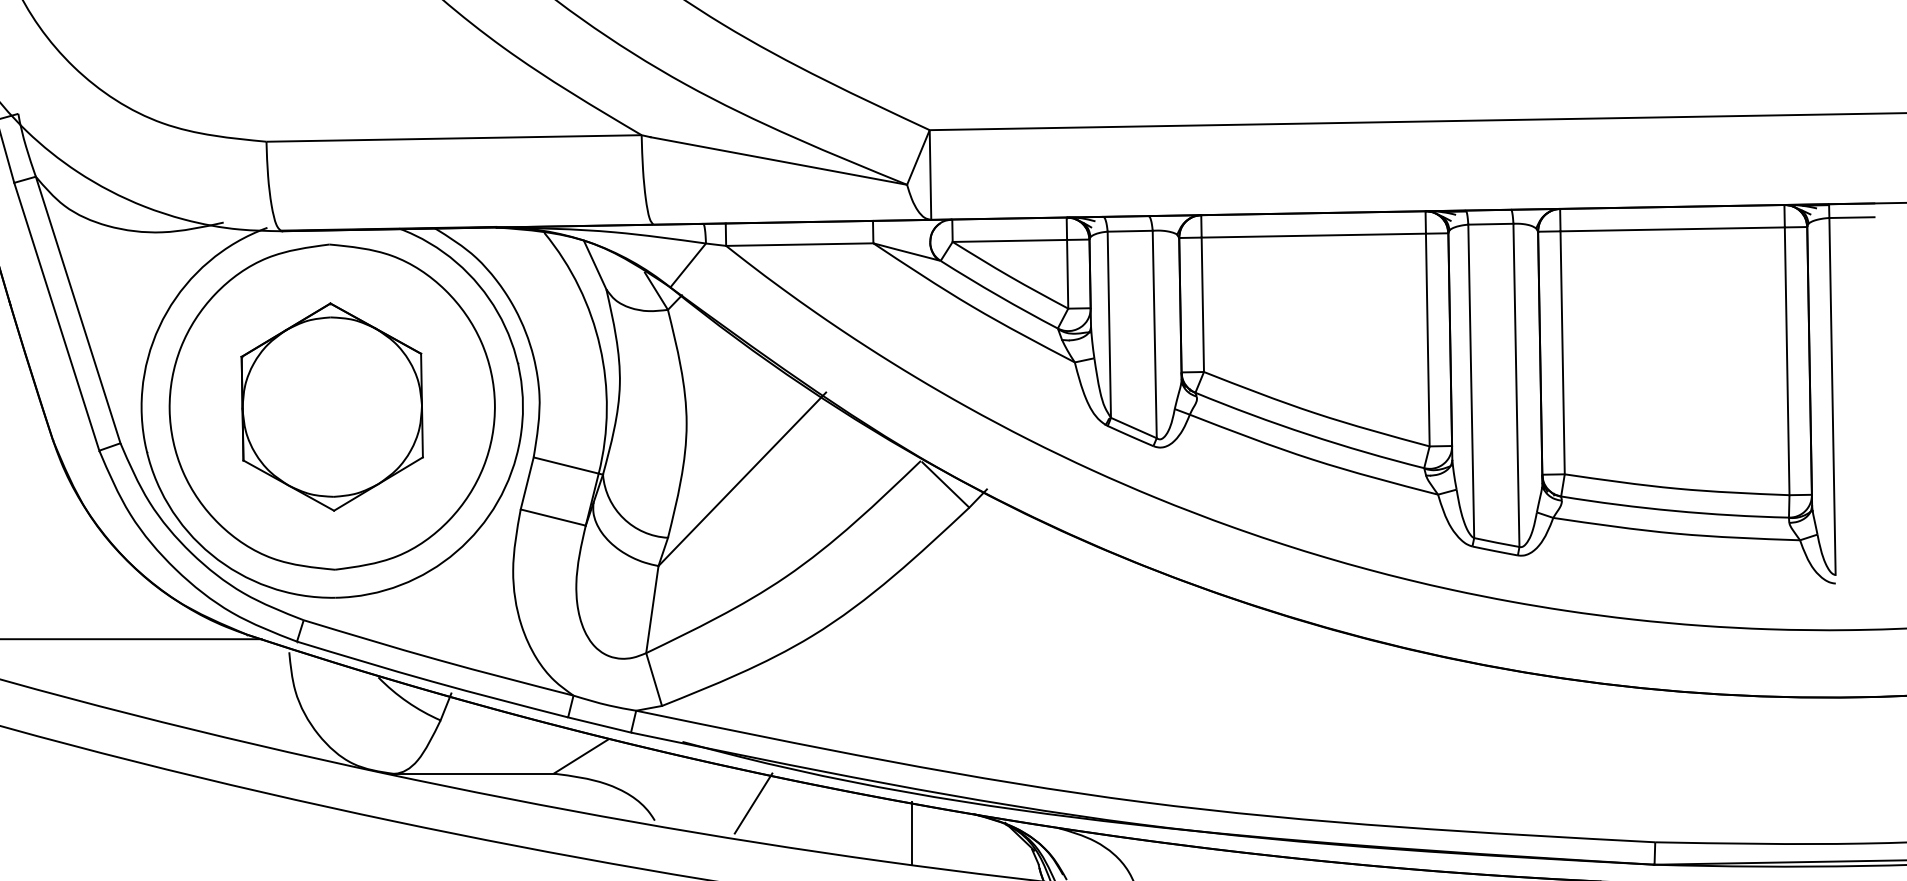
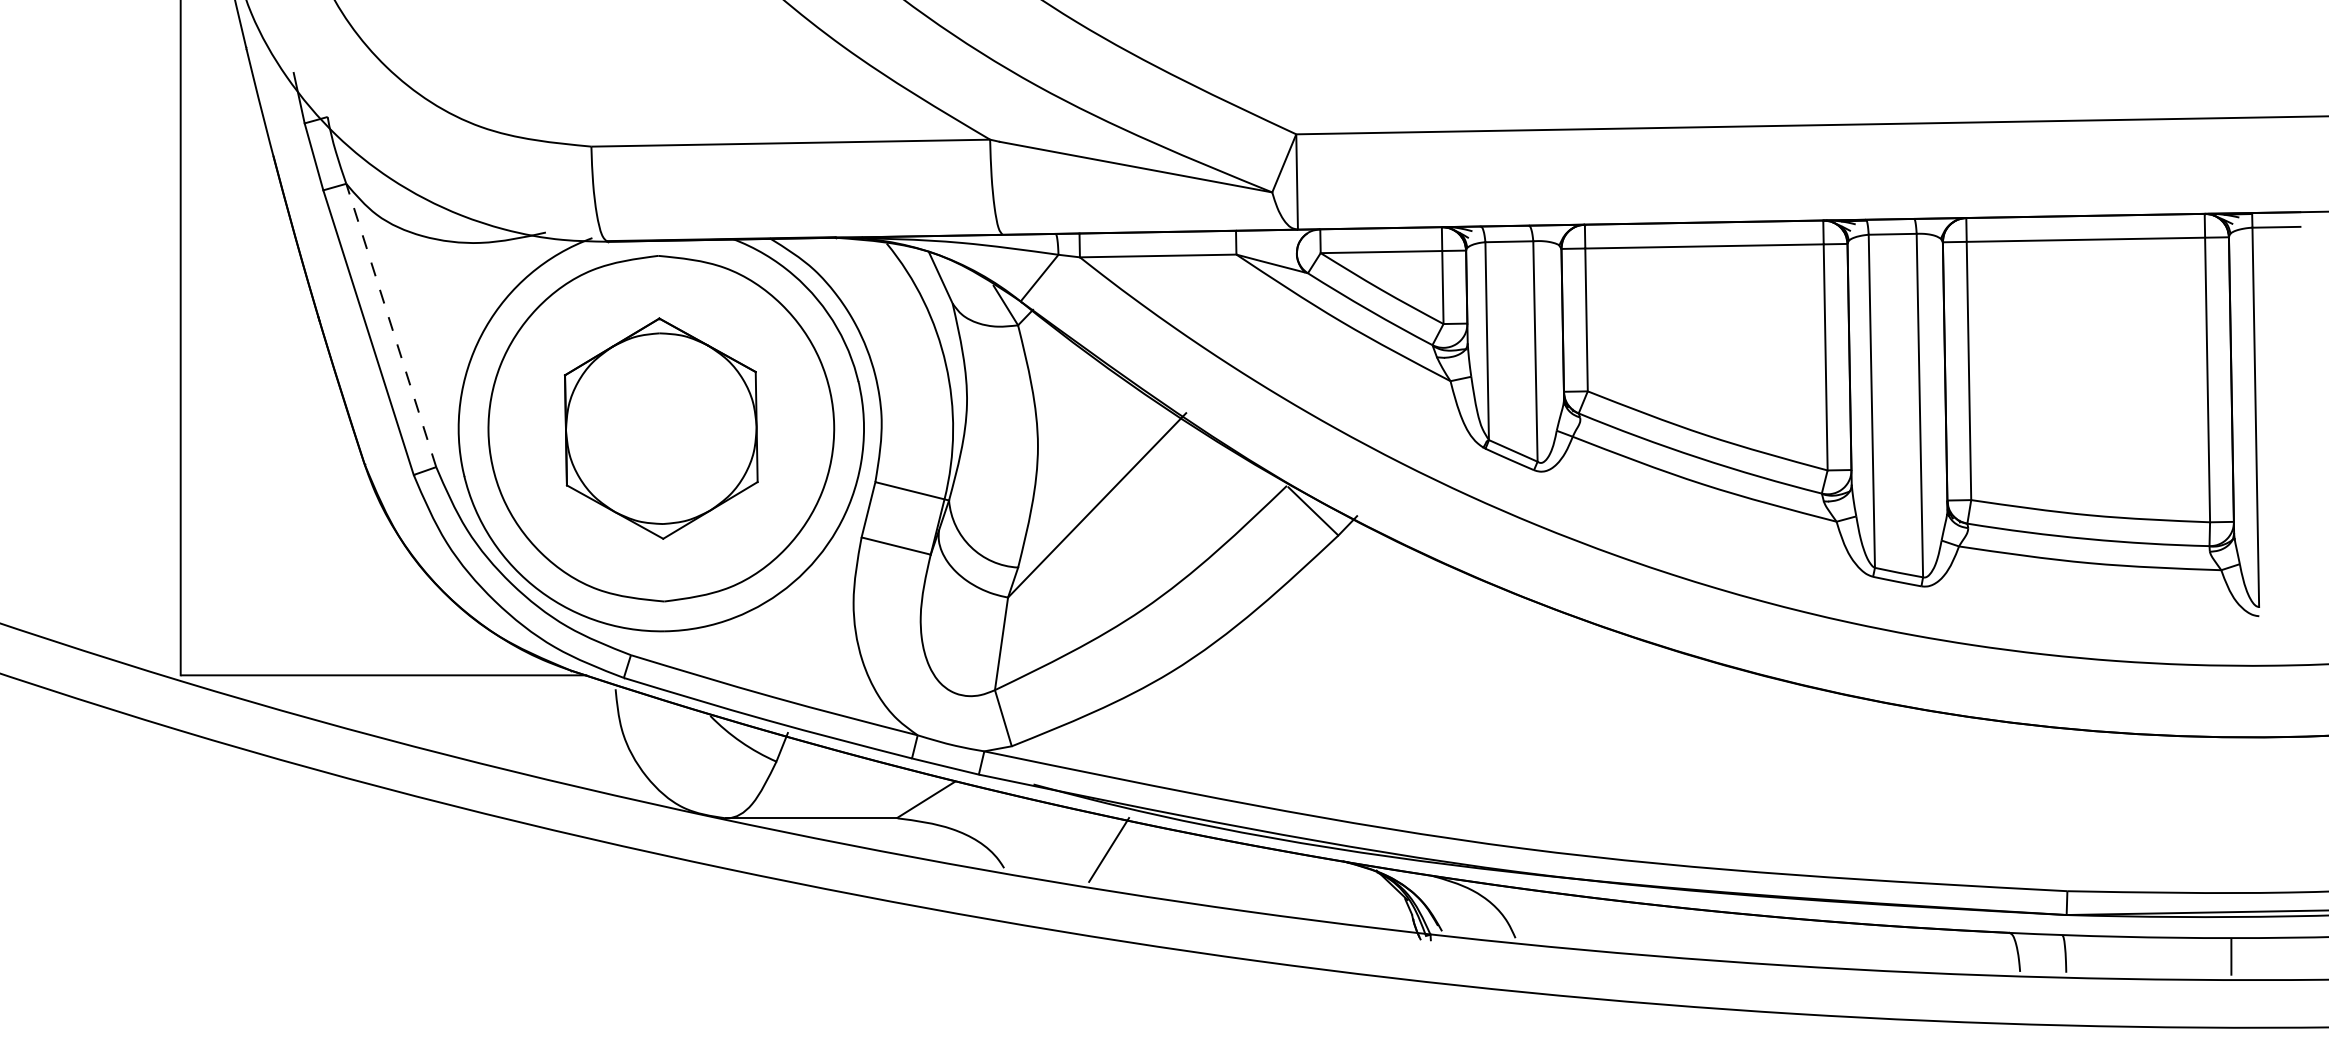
line: (78, 310) -> (391, 325), solid -> dashed
line: (912, 833) -> (1277, 881), removed

